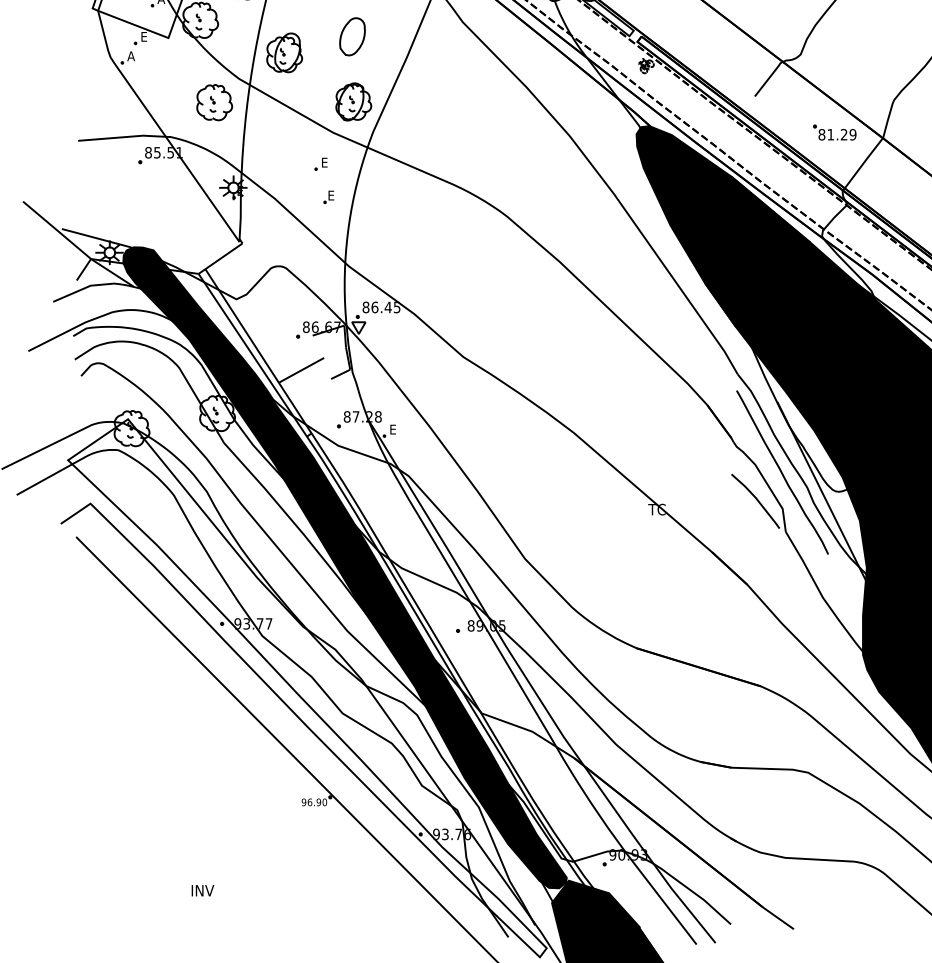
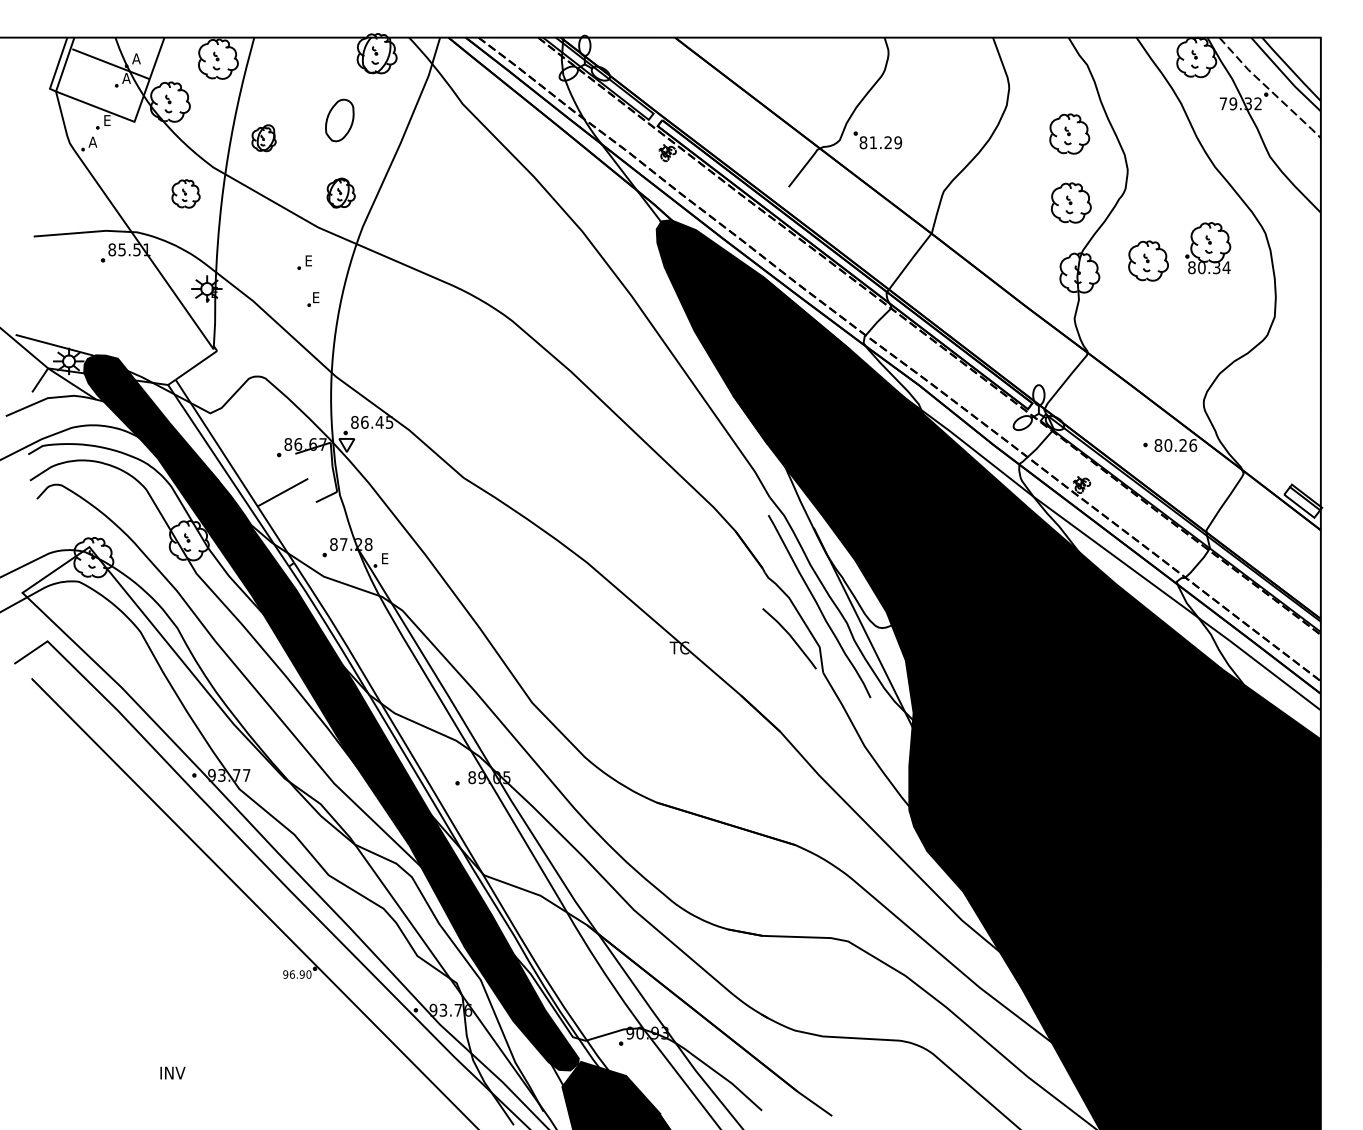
part: (284, 52) -> (263, 137), size x0.6
part: (353, 101) -> (340, 192), size x0.7
part: (214, 102) -> (185, 193), size x0.7
part: (834, 132) -> (877, 140), moved

